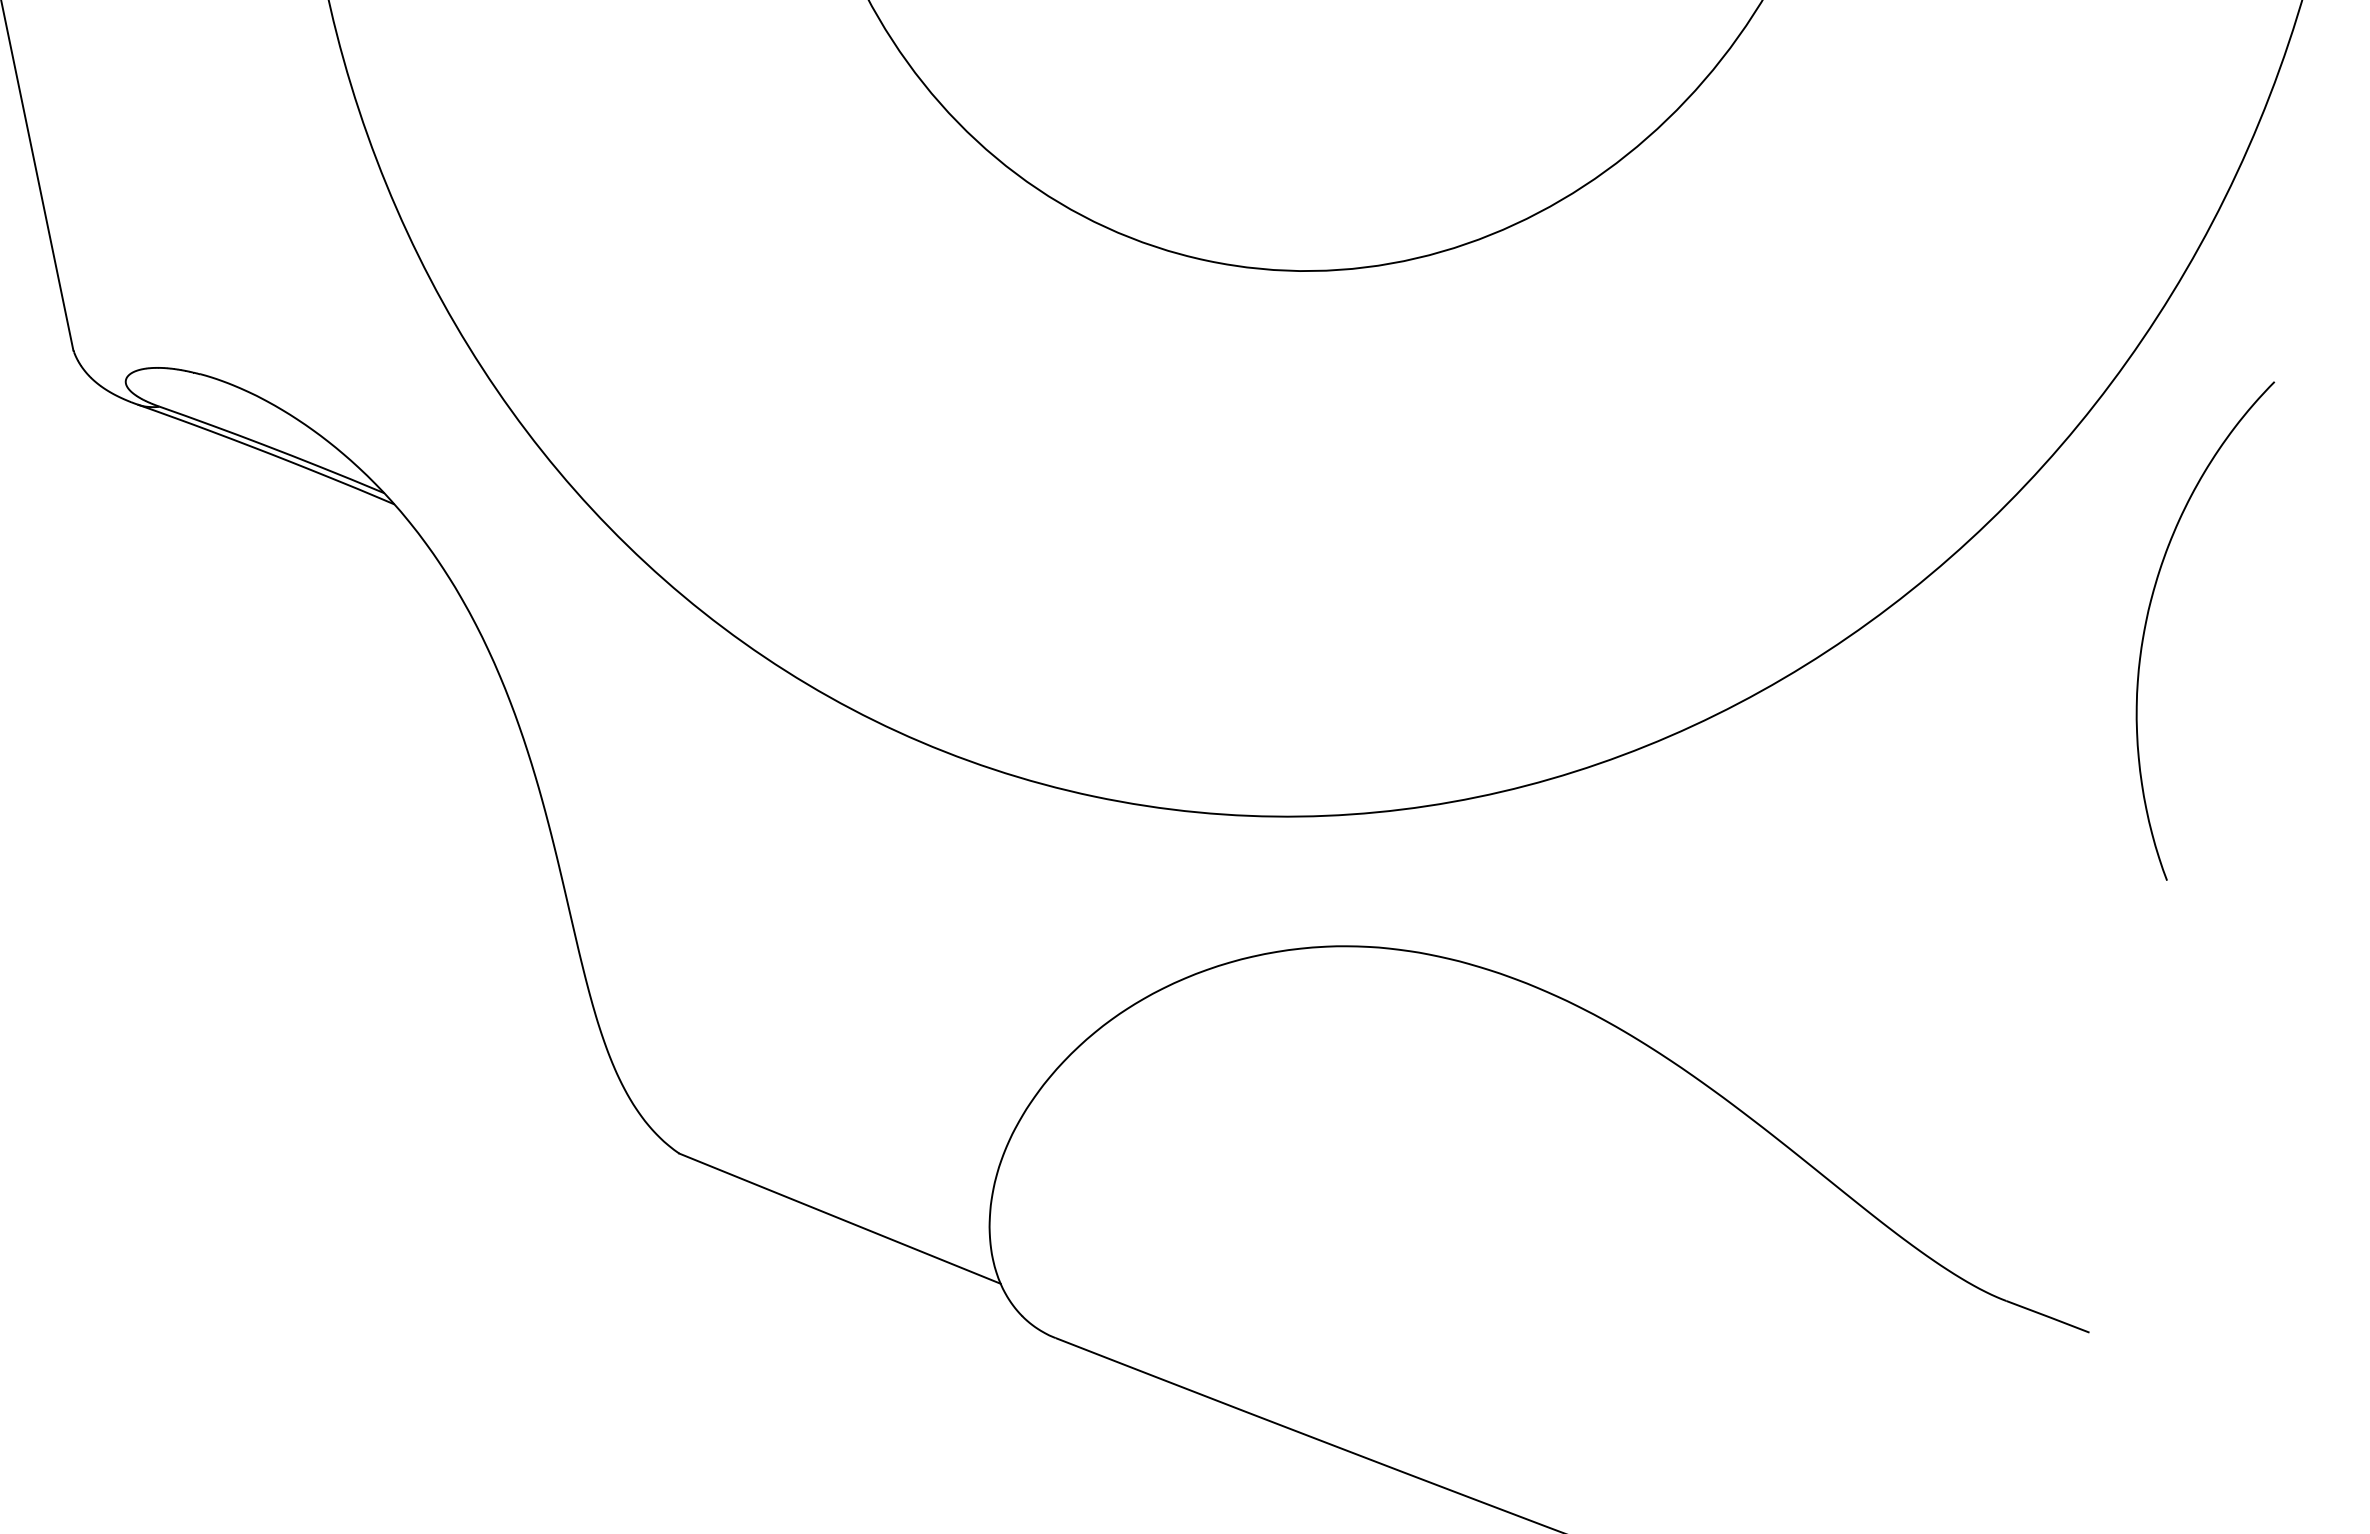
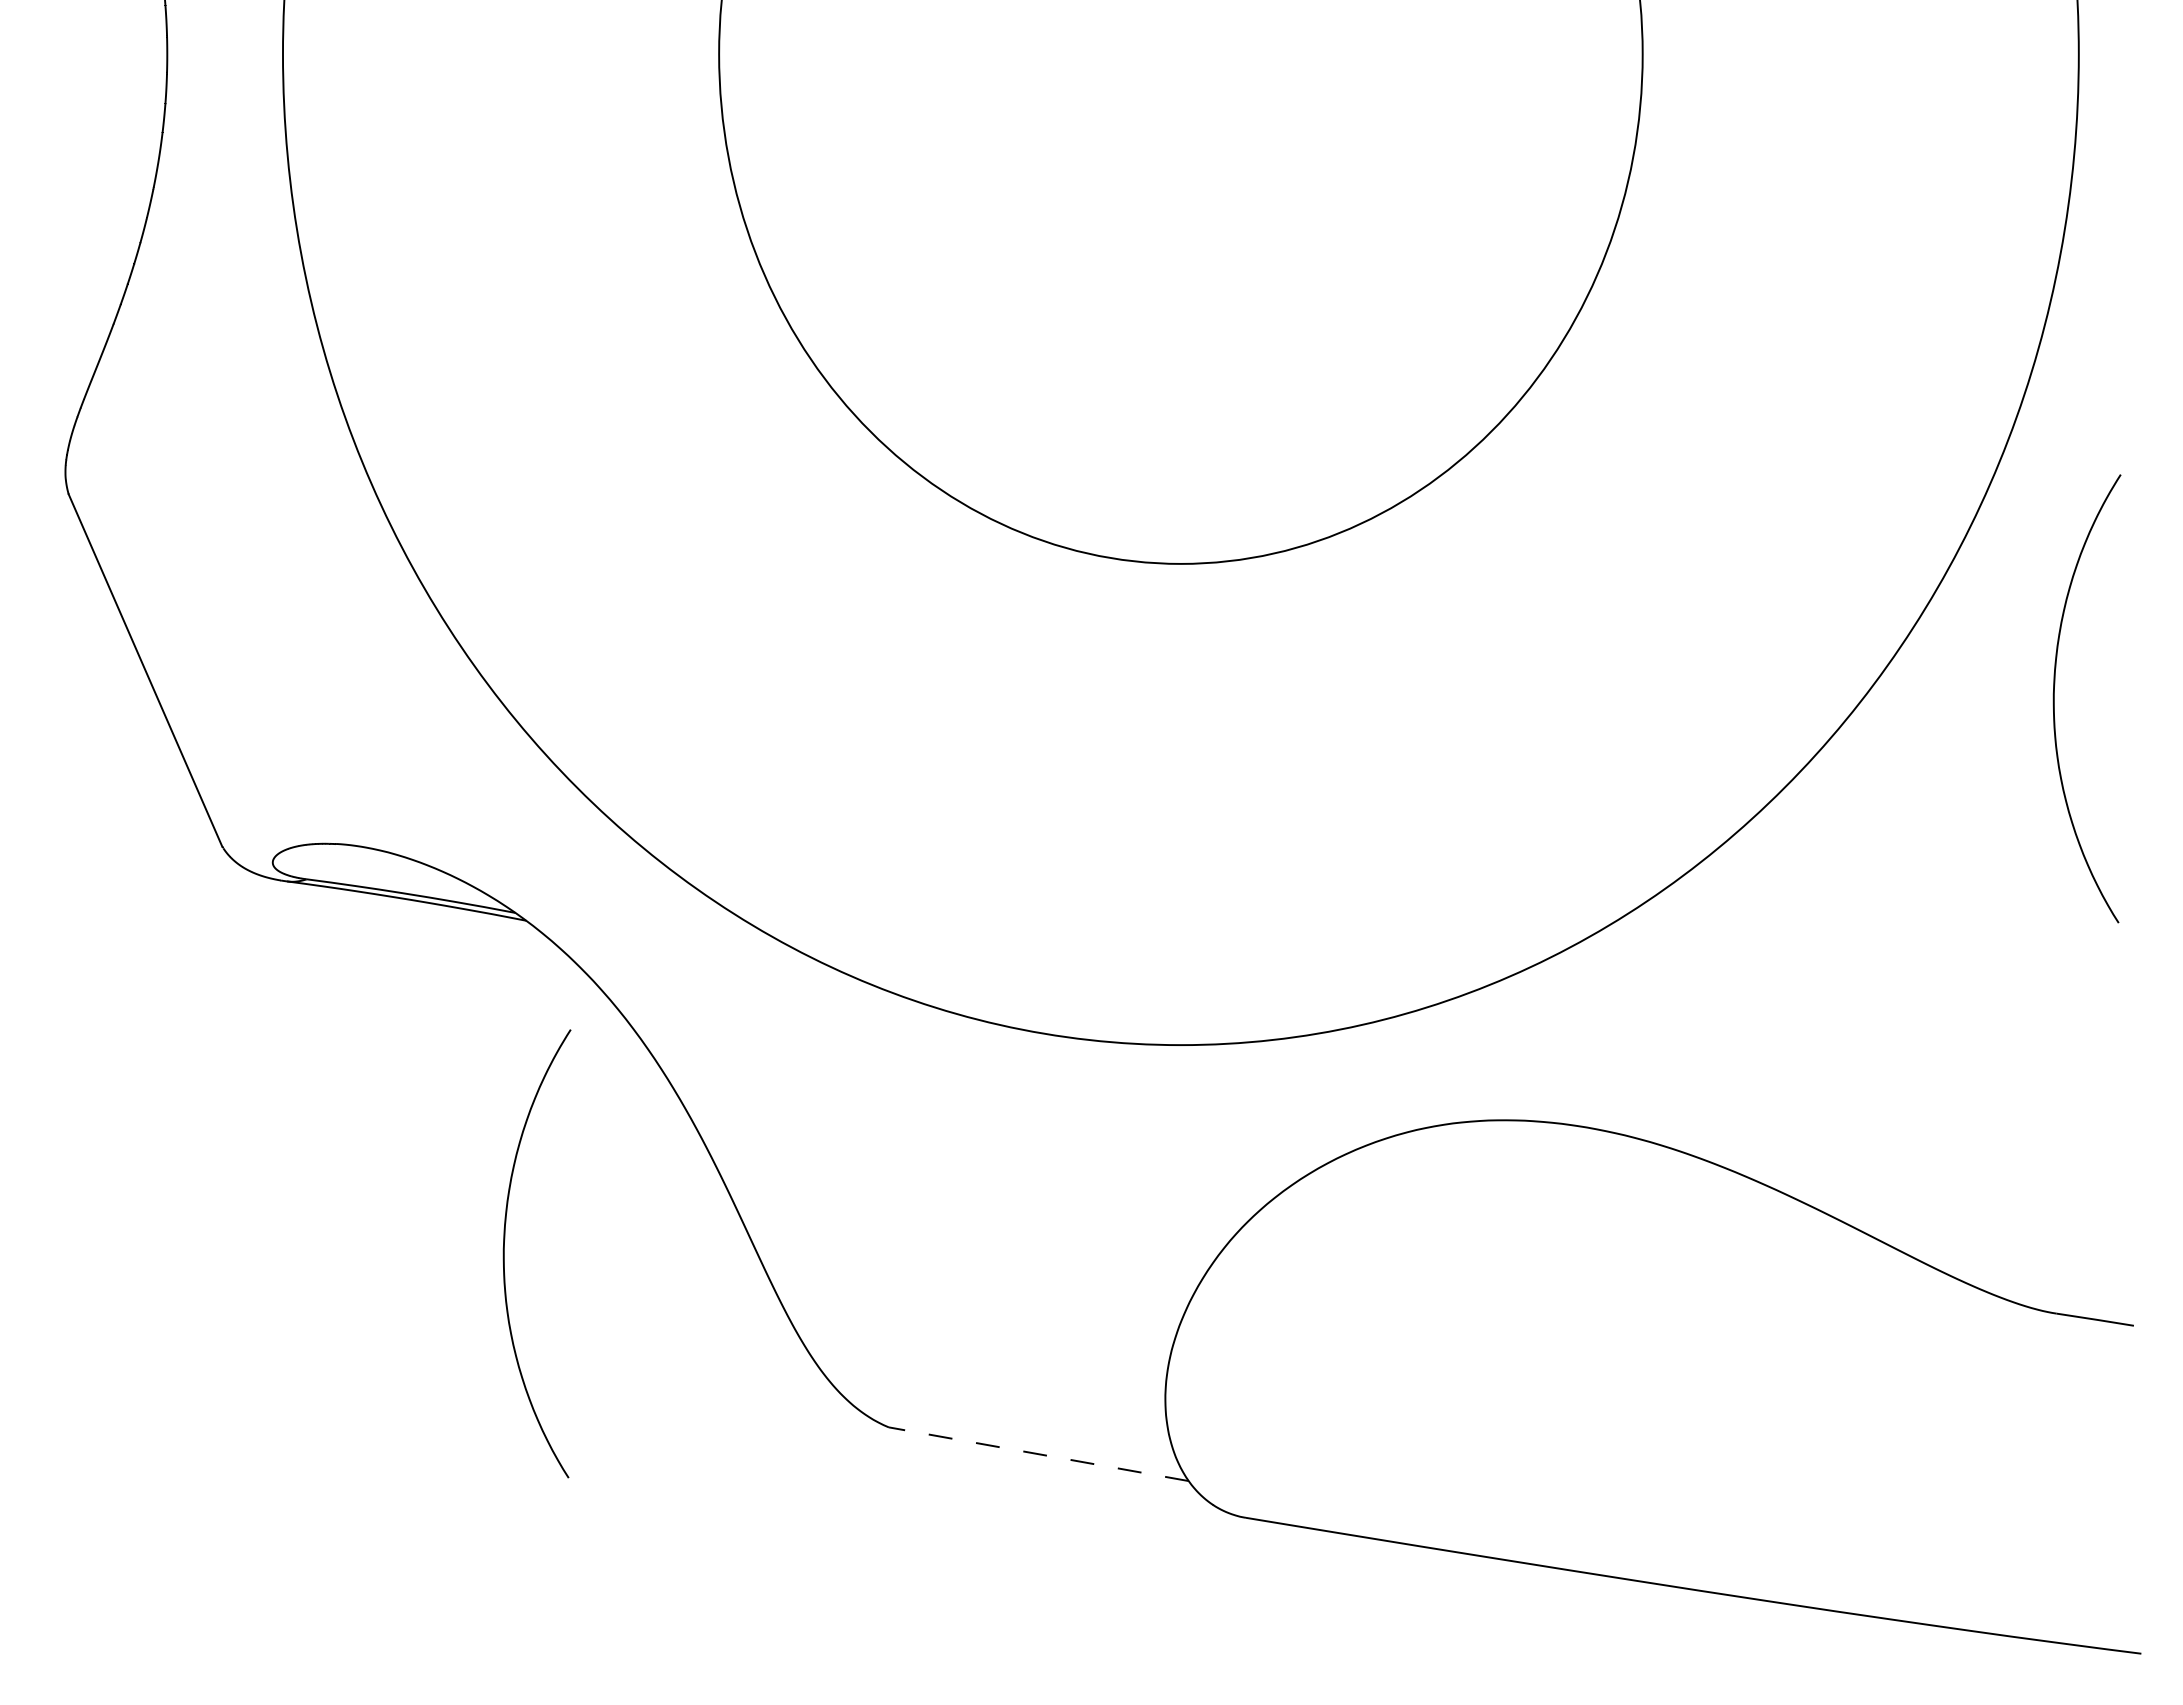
curve: (292, 869) -> (504, 1253), added
line: (839, 1218) -> (1038, 1454), solid -> dashed

